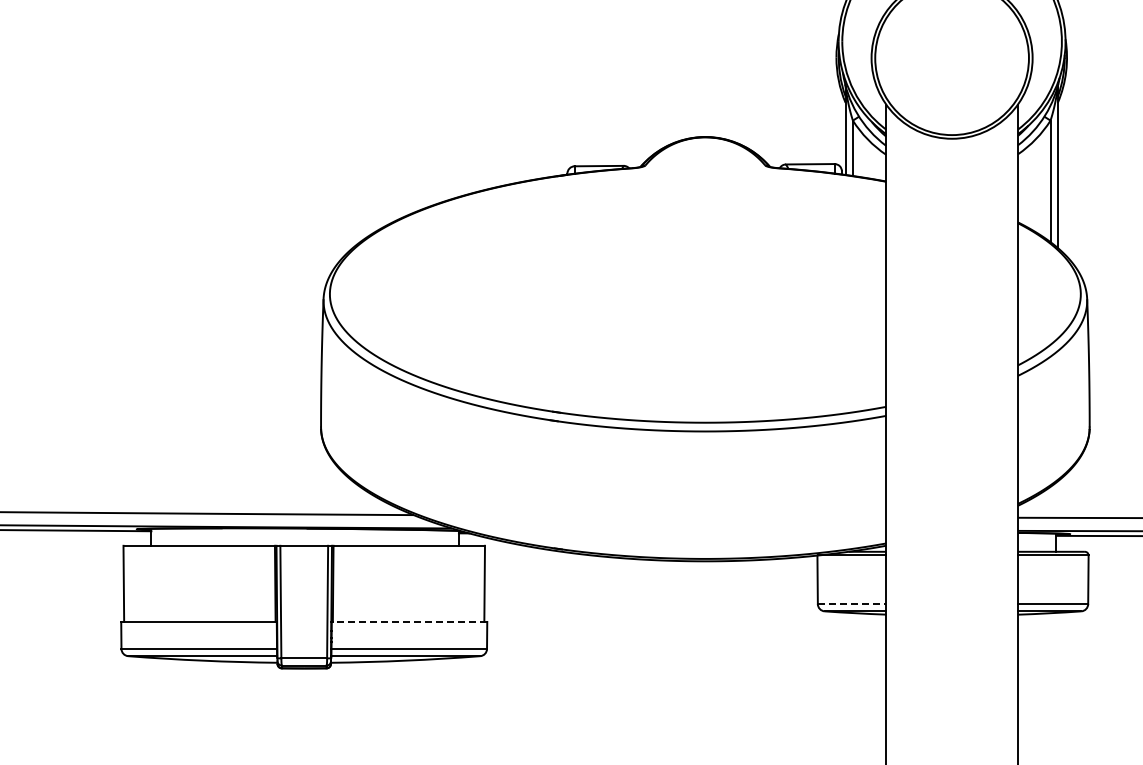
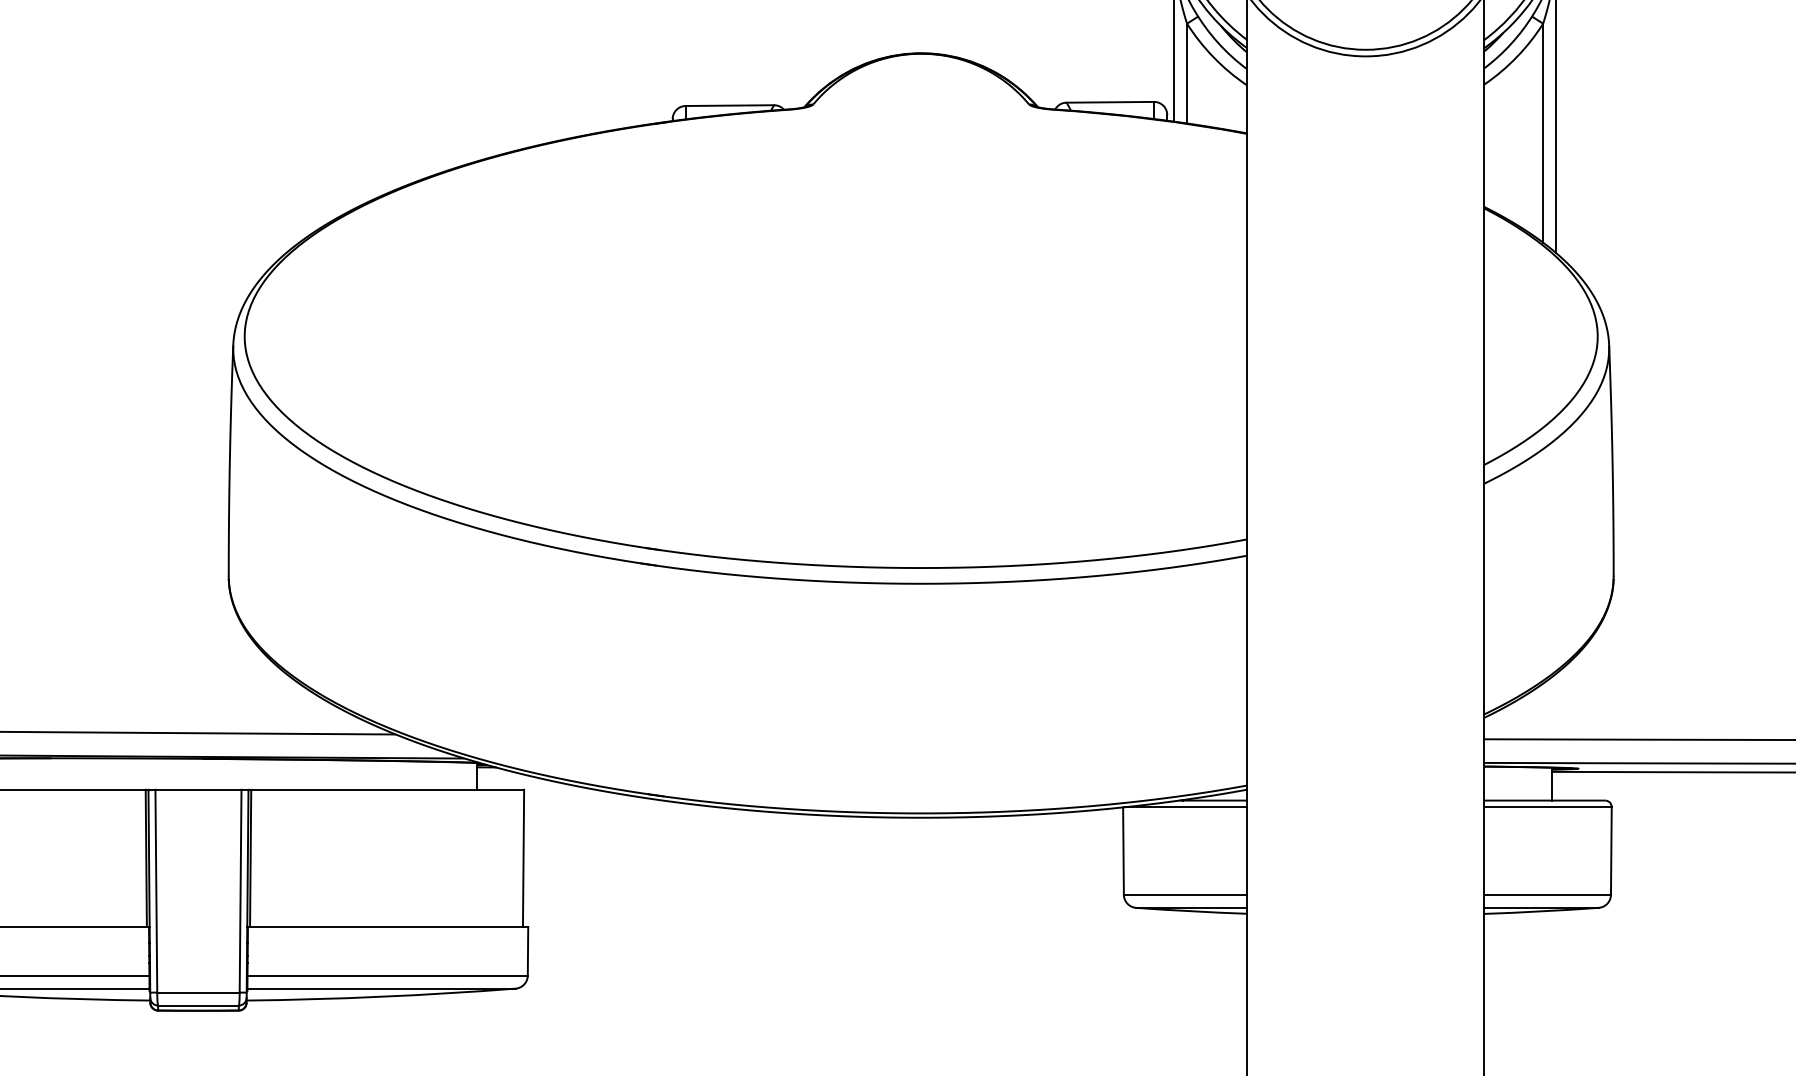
line: (852, 604) -> (1186, 895), dashed -> solid
line: (409, 621) -> (388, 926), dashed -> solid

